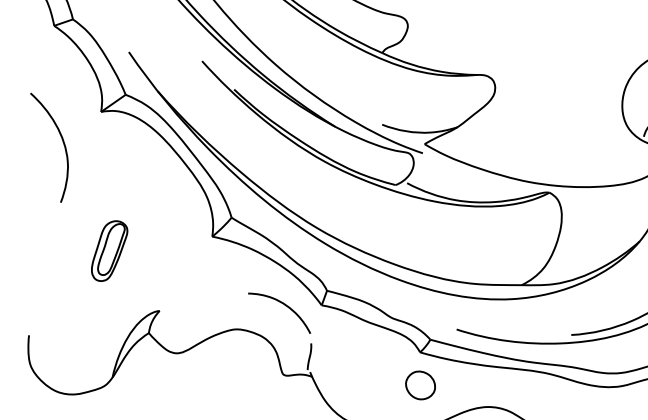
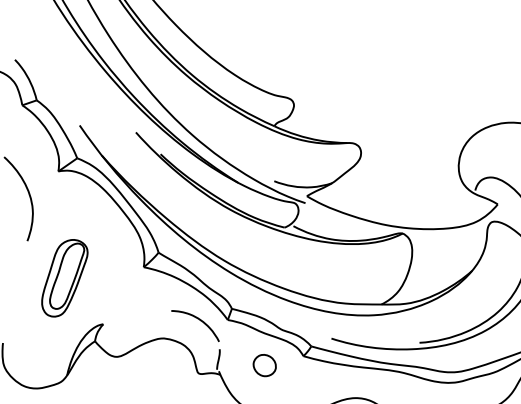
part: (109, 251) -> (64, 278), size x1.67
part: (420, 385) -> (264, 365), moved

